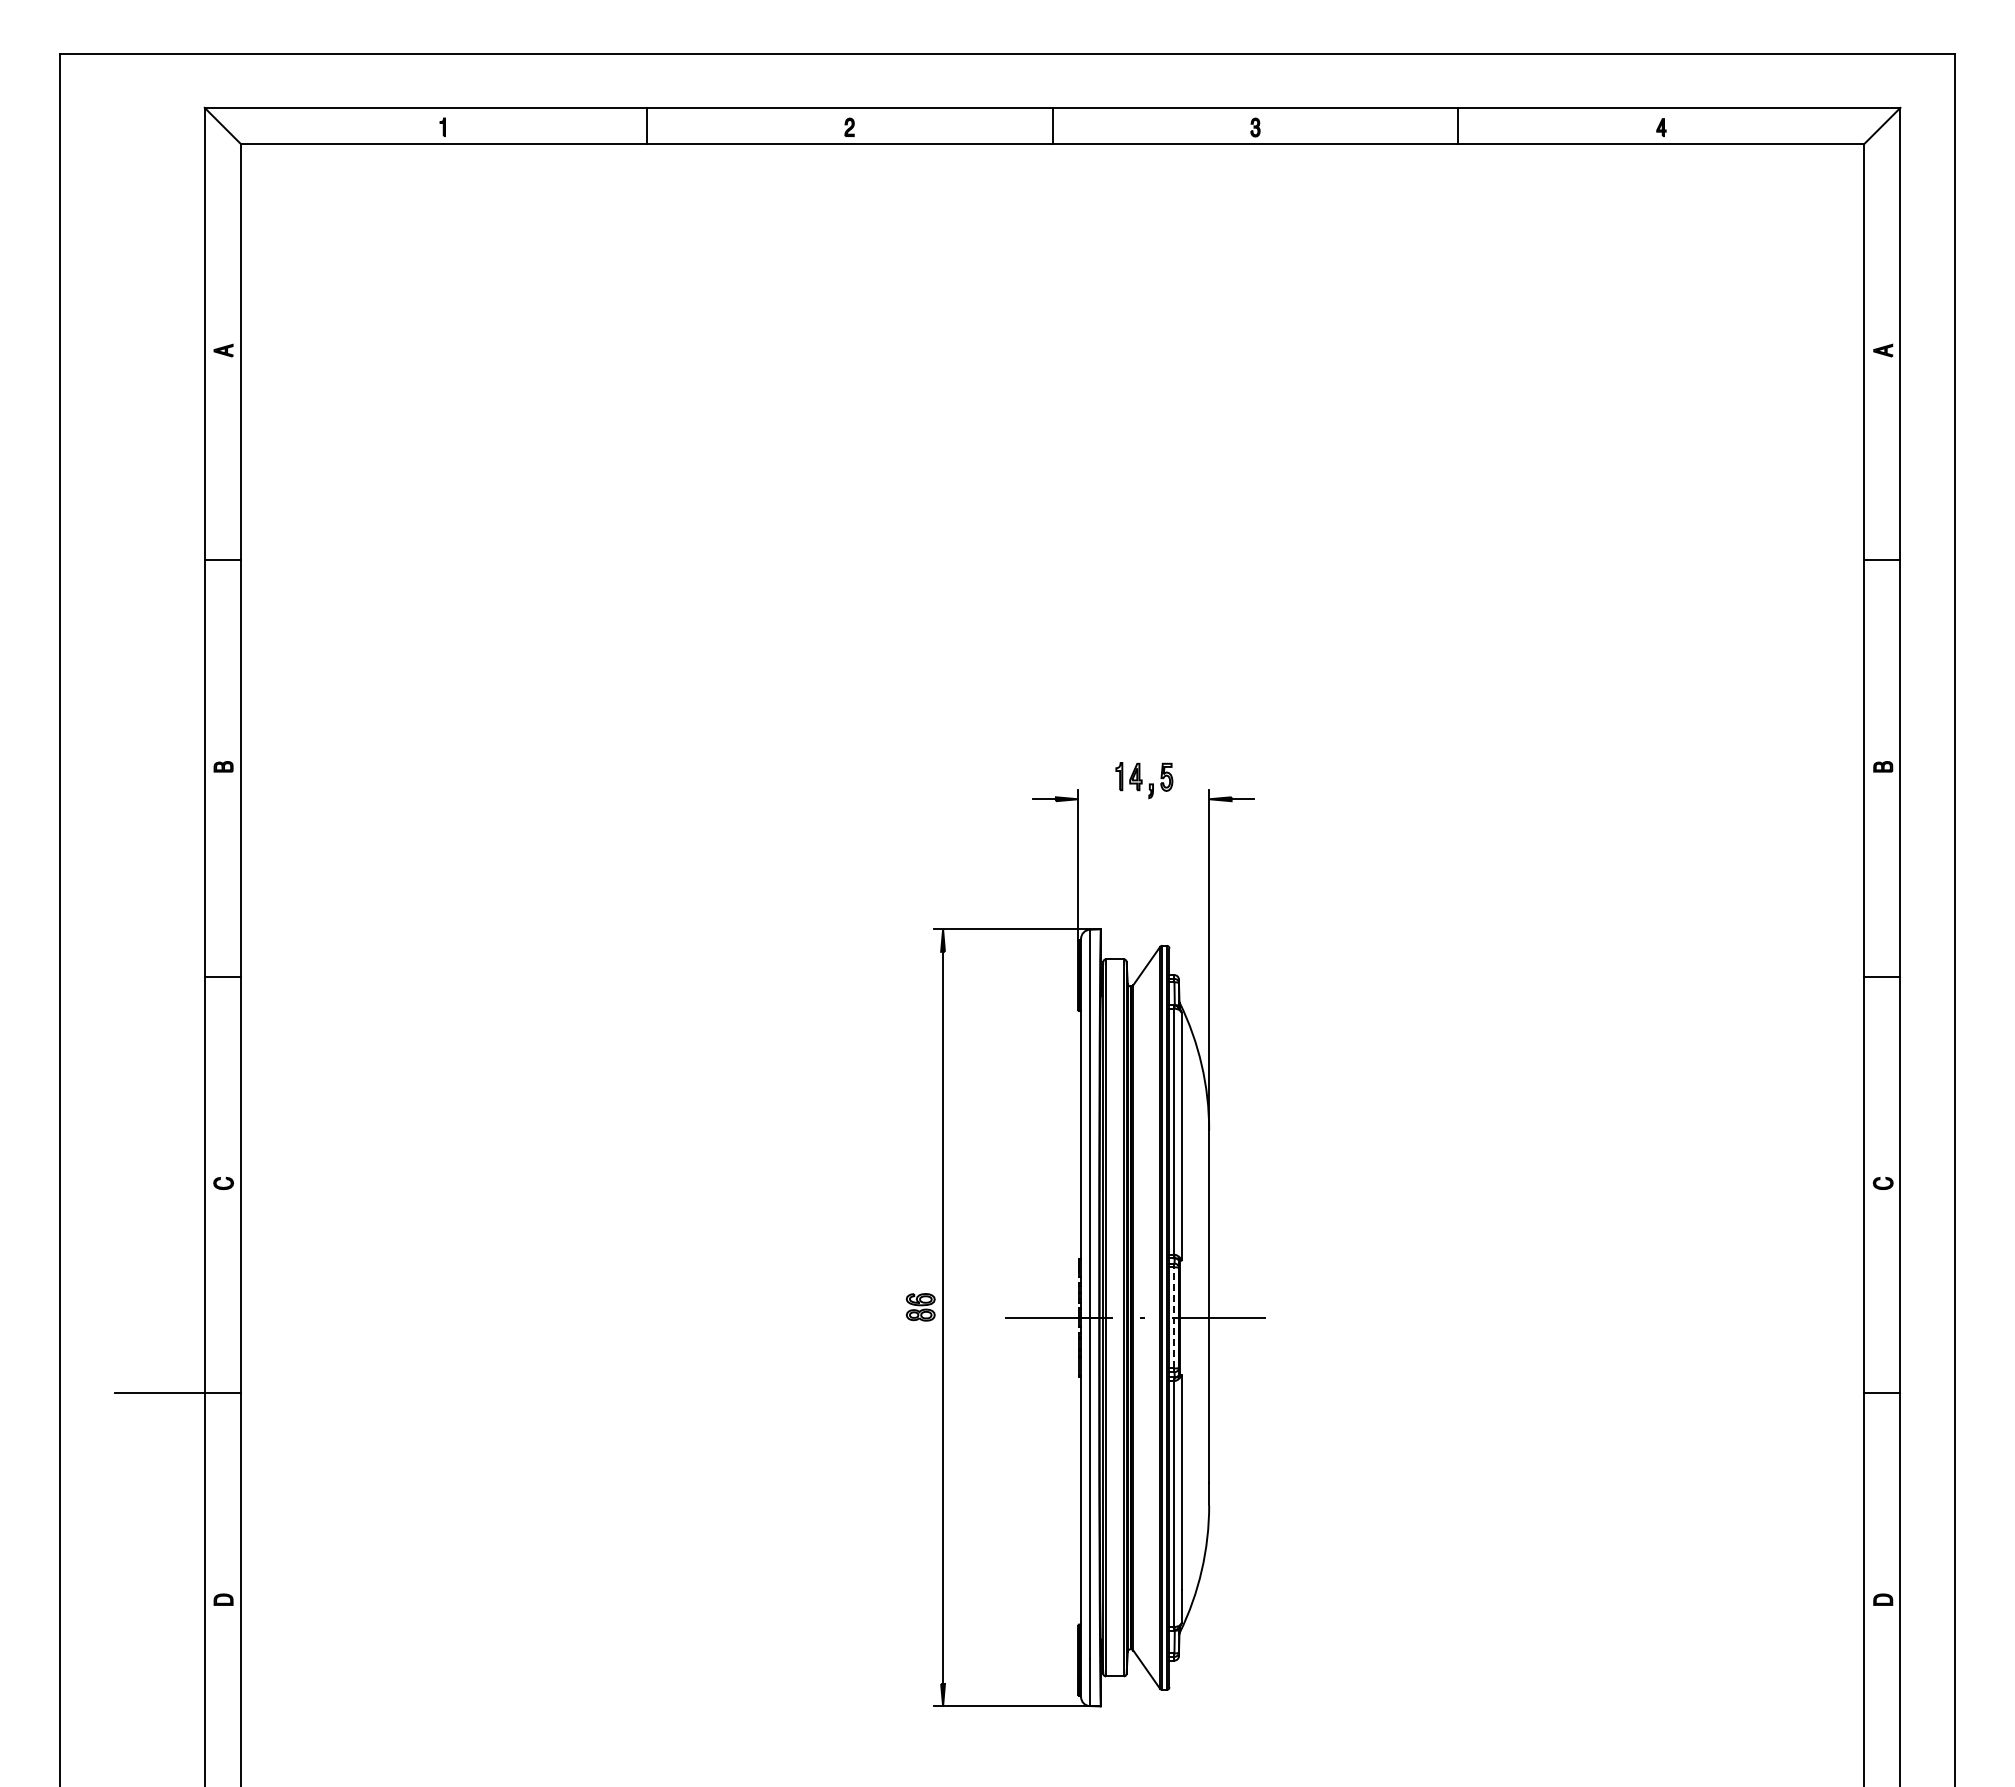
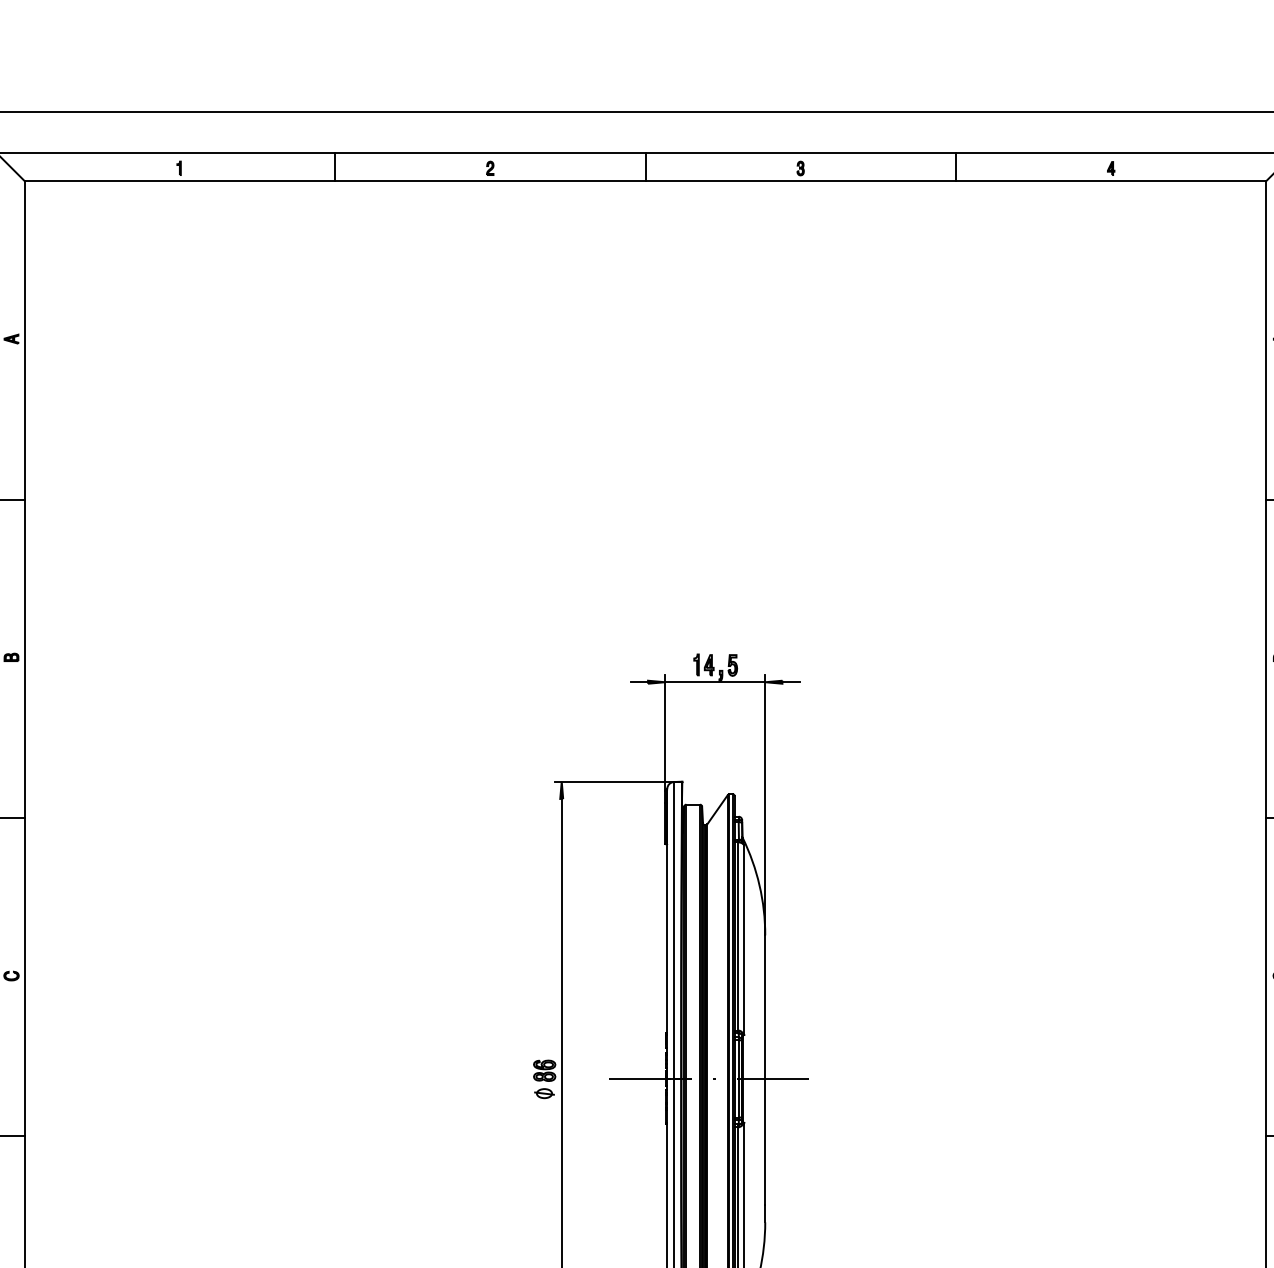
line: (1143, 799) -> (715, 682), added
line: (1174, 1317) -> (738, 1078), dashed -> solid
part: (920, 1336) -> (544, 1093), added

